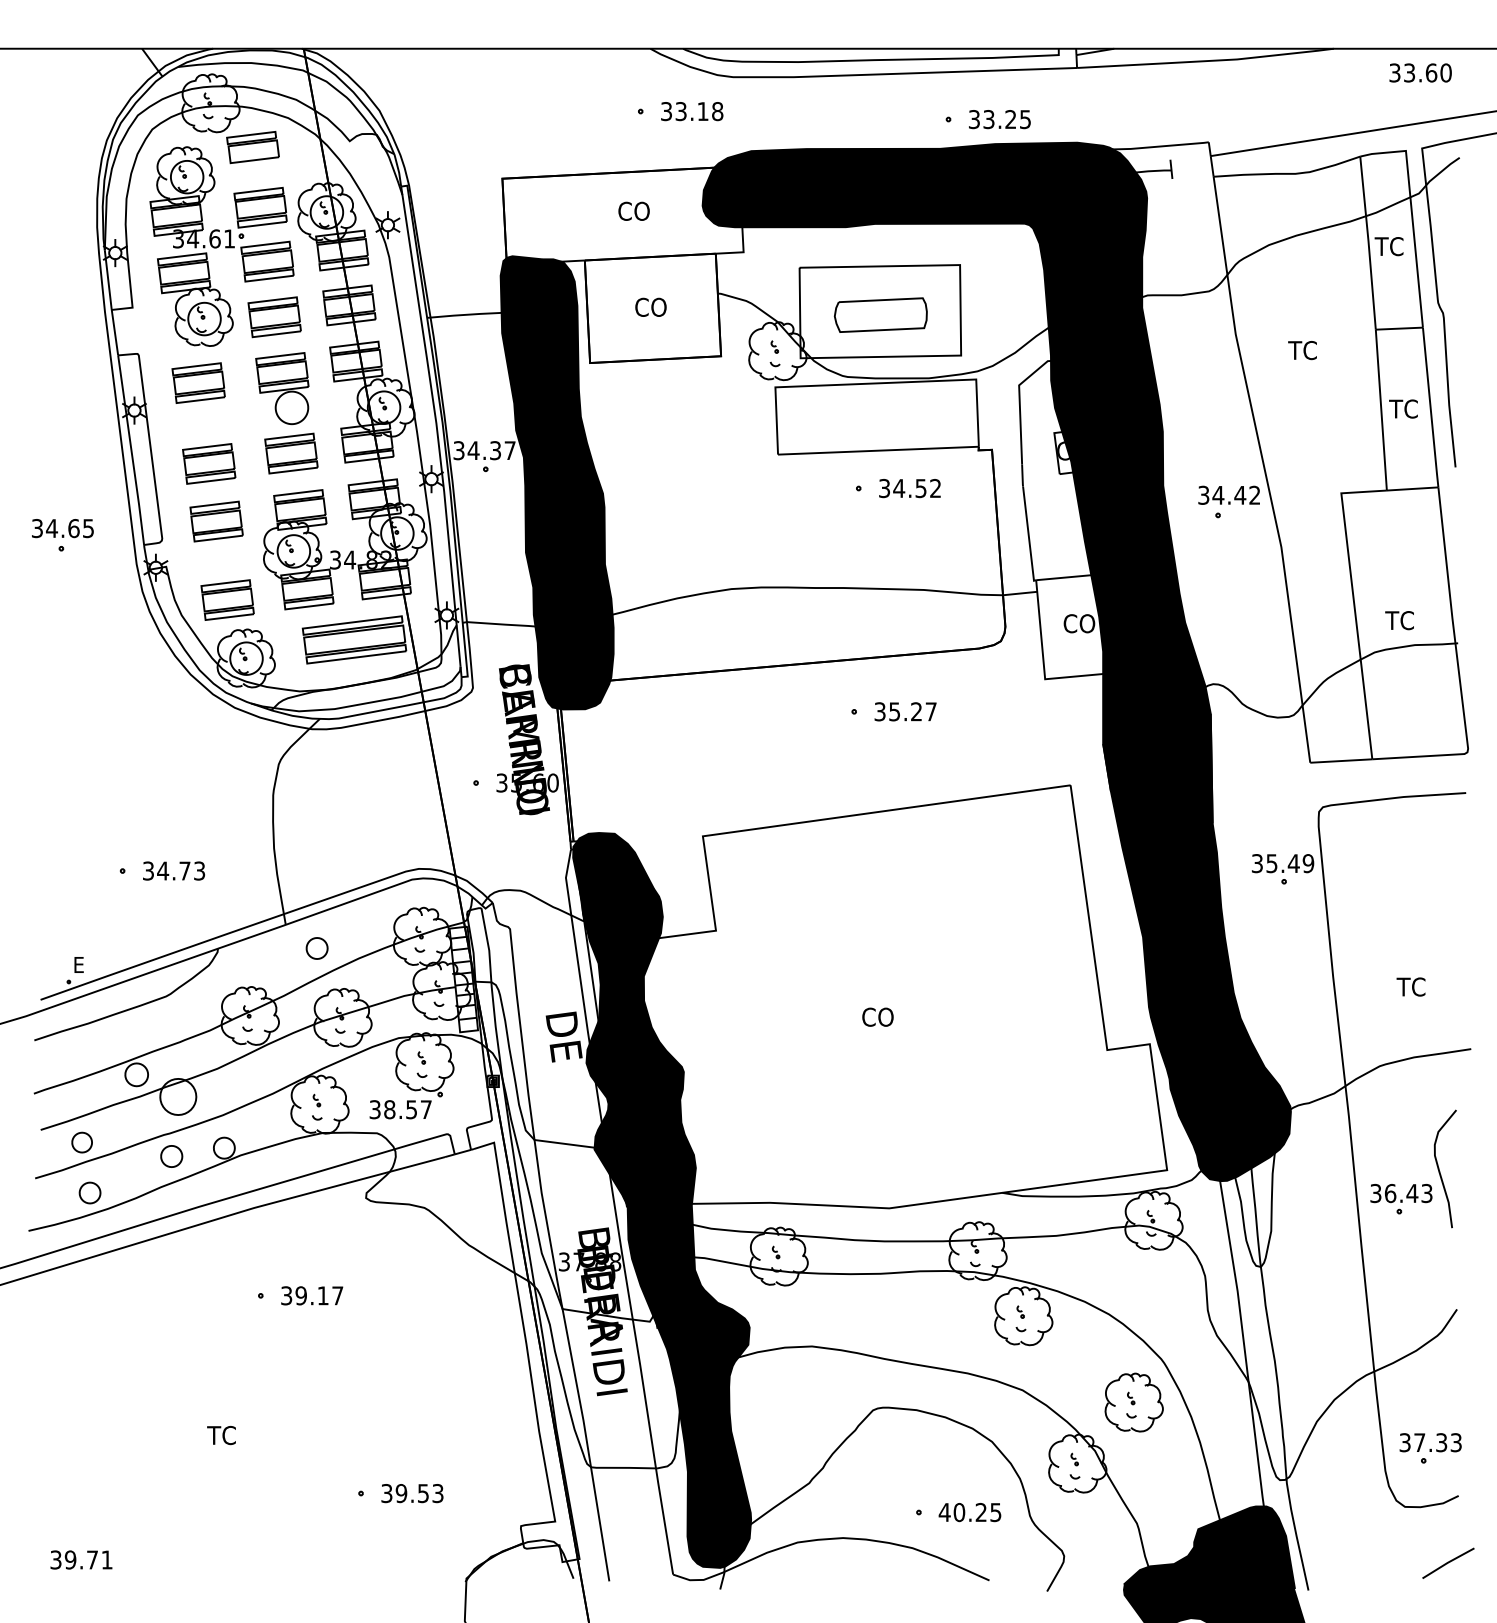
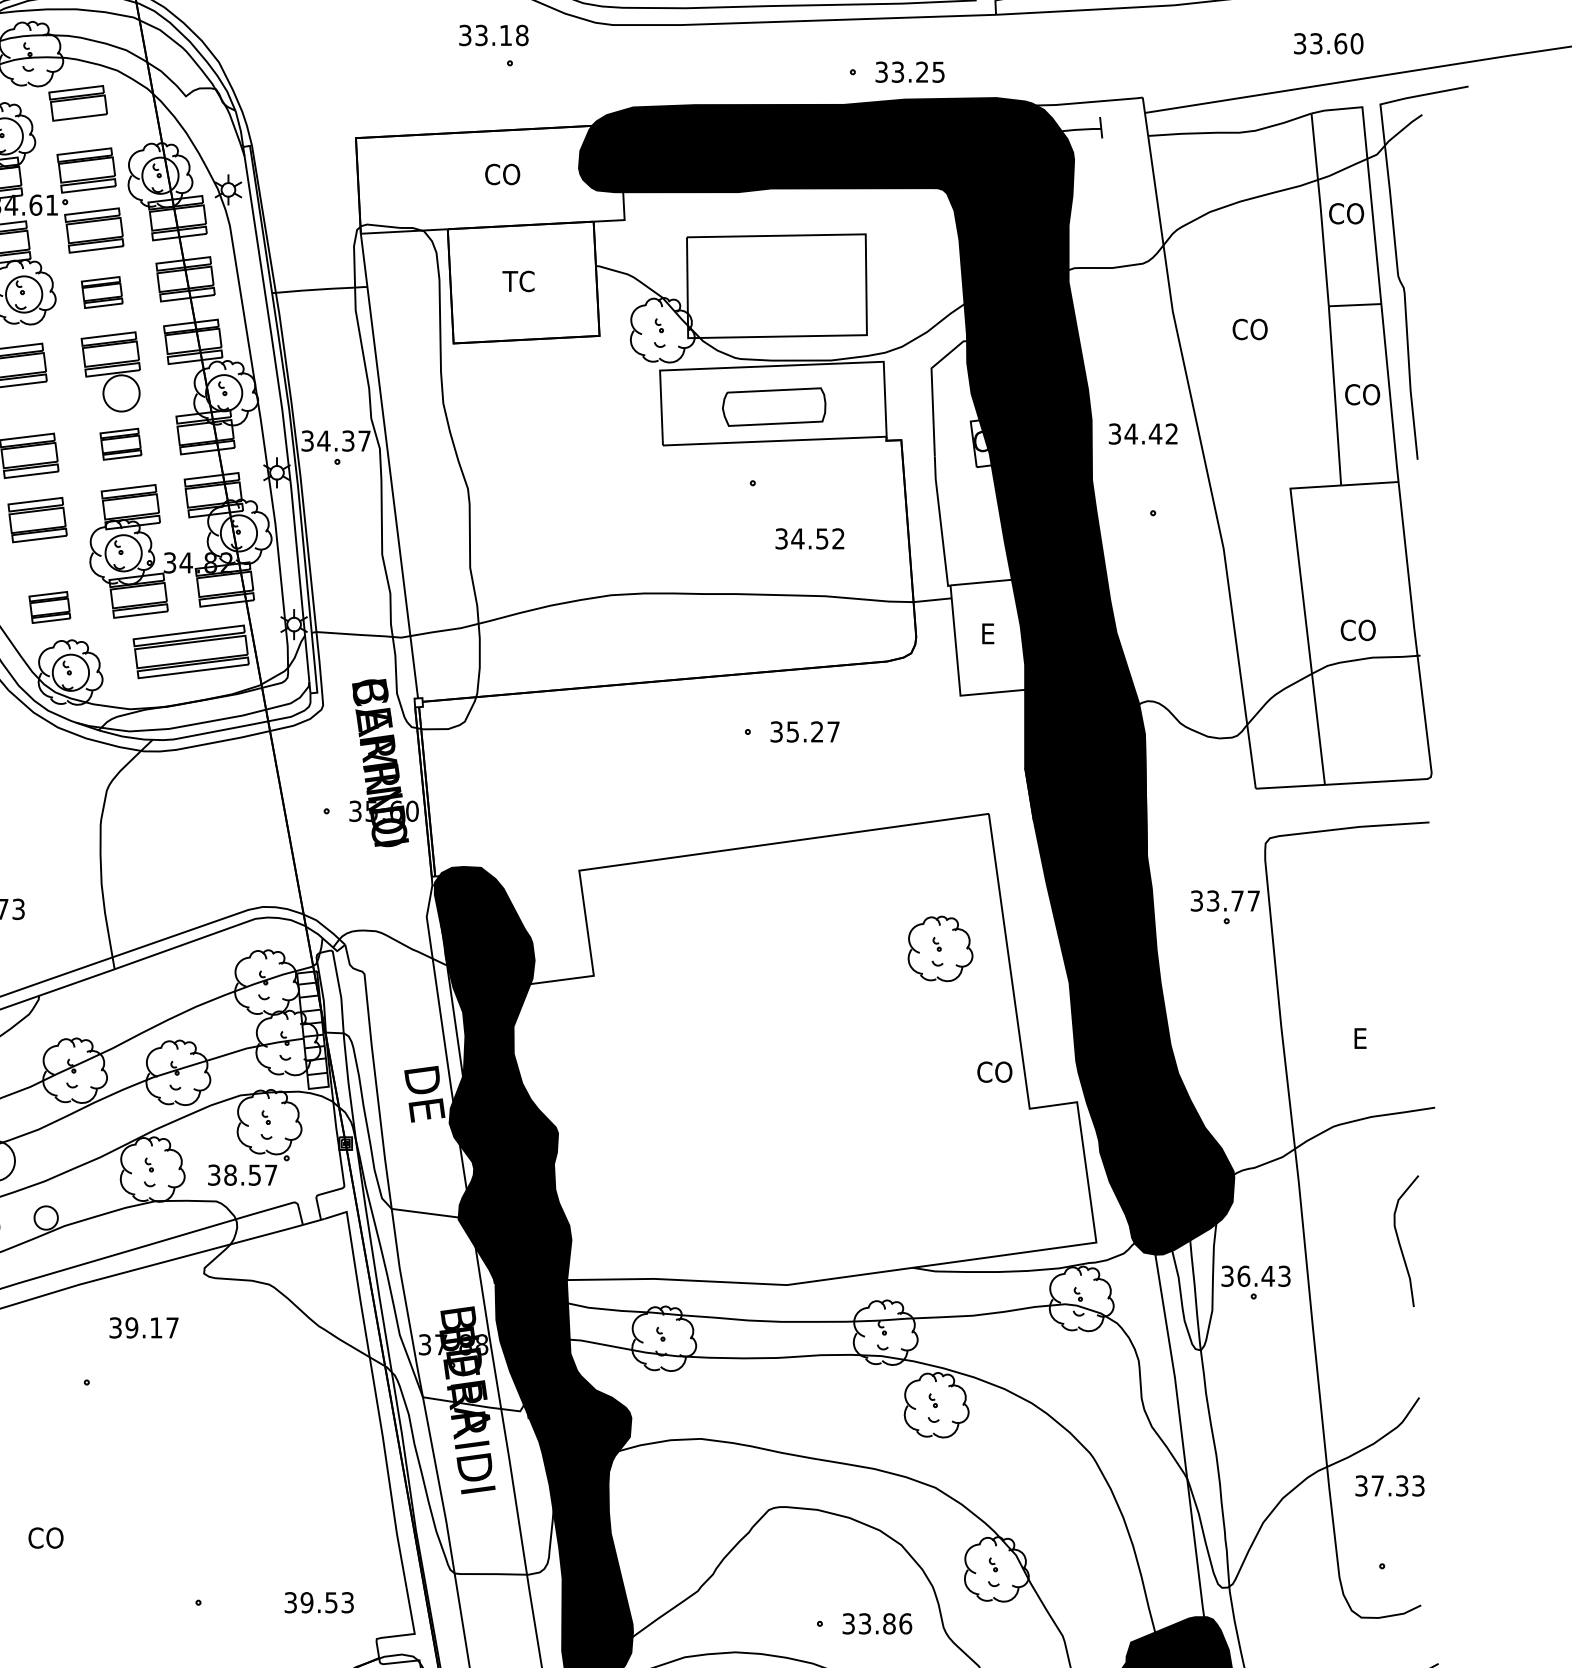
text: (1420, 72) -> (1328, 43), moved
text: (692, 111) -> (494, 35), moved
text: (1390, 246) -> (1345, 213), TC -> CO
text: (649, 306) -> (519, 280), CO -> TC
part: (880, 314) -> (773, 406), moved
part: (274, 317) -> (102, 292), size x0.7
text: (1304, 350) -> (1249, 329), TC -> CO
text: (1405, 408) -> (1361, 394), TC -> CO
part: (291, 453) -> (121, 444), size x0.7
fill: (556, 482) -> (416, 476), removed
text: (909, 488) -> (809, 538), moved
text: (1228, 494) -> (1142, 433), moved
part: (227, 599) -> (49, 606), size x0.7
text: (1401, 620) -> (1357, 630), TC -> CO
text: (1079, 623) -> (998, 633), CO -> E
text: (1290, 863) -> (1233, 900), 35.49 -> 33.77
part: (316, 948) -> (148, 995), removed
text: (1410, 986) -> (1367, 1037), TC -> E
text: (877, 1016) -> (994, 1071), moved
part: (1401, 1199) -> (1256, 1283), moved
text: (312, 1295) -> (144, 1327), moved
part: (1133, 1402) -> (939, 948), moved
text: (223, 1435) -> (45, 1538), TC -> CO
text: (1430, 1442) -> (1389, 1485), moved
text: (412, 1493) -> (319, 1602), moved
text: (969, 1512) -> (876, 1623), 40.25 -> 33.86

